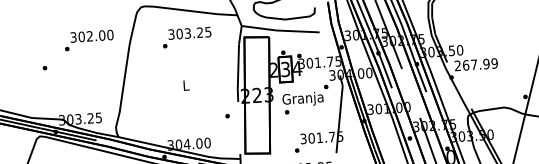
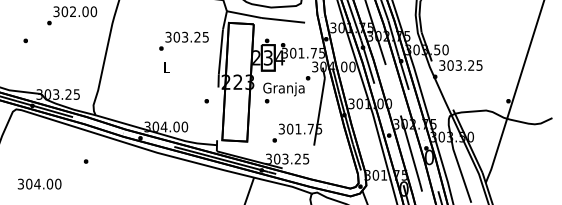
text: (186, 36) -> (183, 40), moved
text: (475, 64) -> (460, 65), 267.99 -> 303.25

